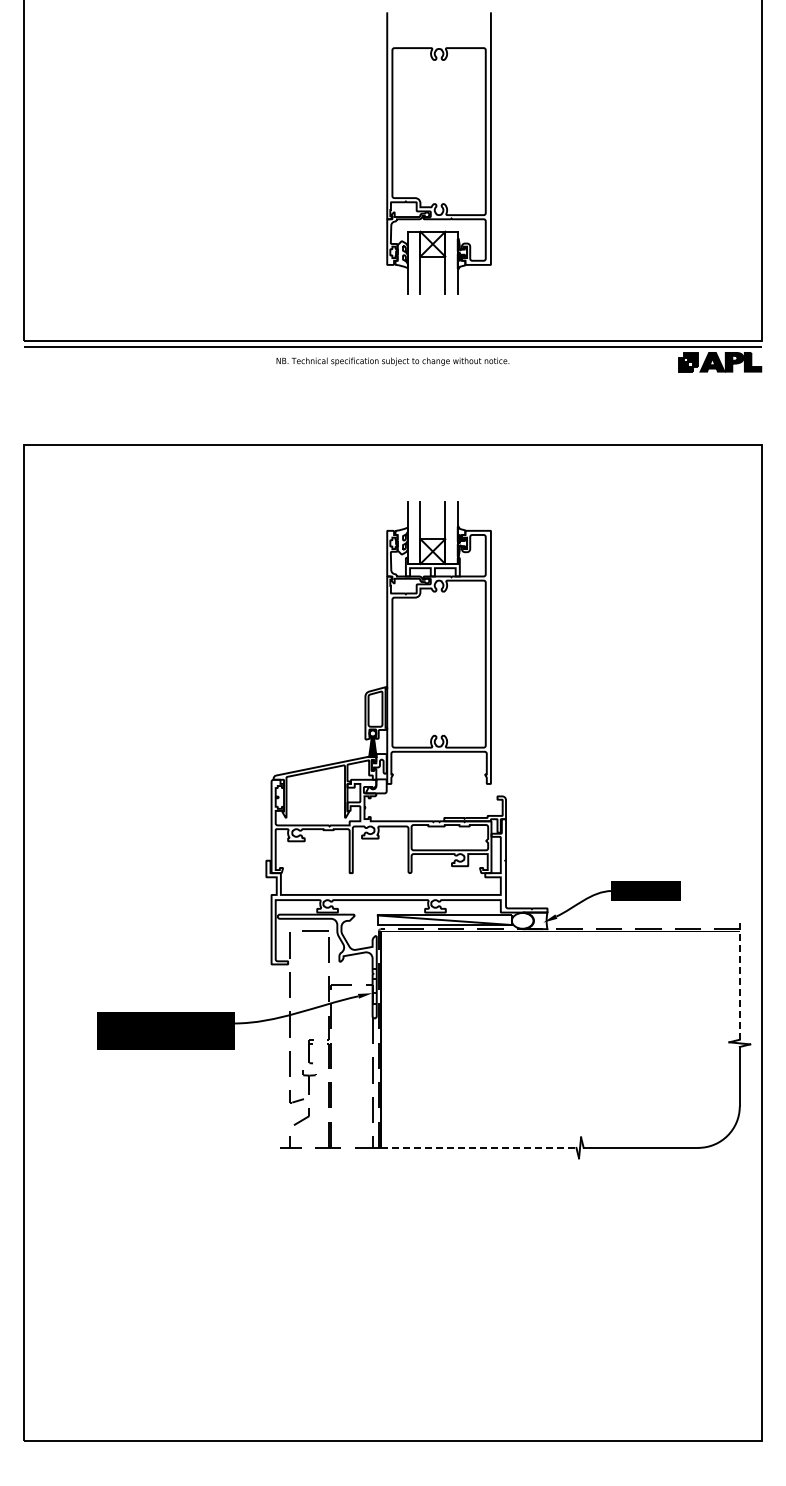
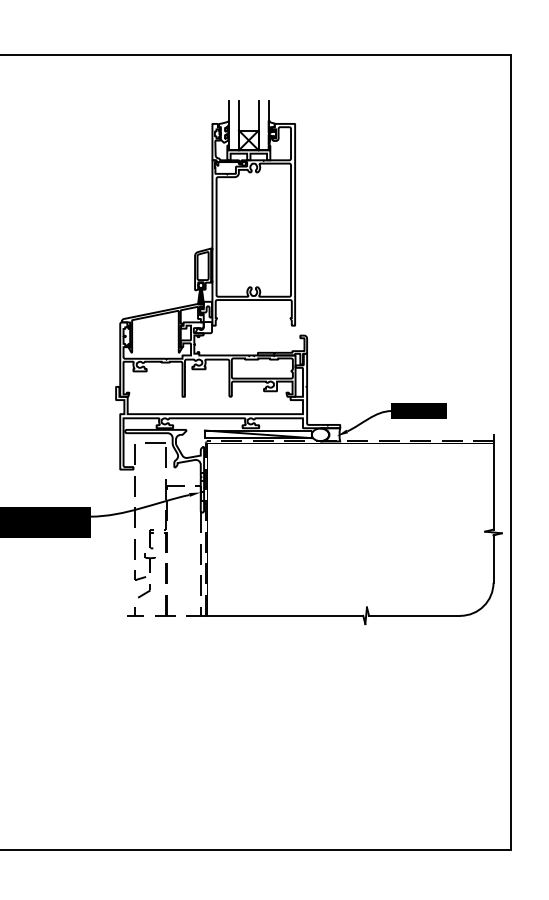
line: (739, 979) -> (493, 481), dashed -> solid
line: (478, 1147) -> (285, 615), dashed -> solid

